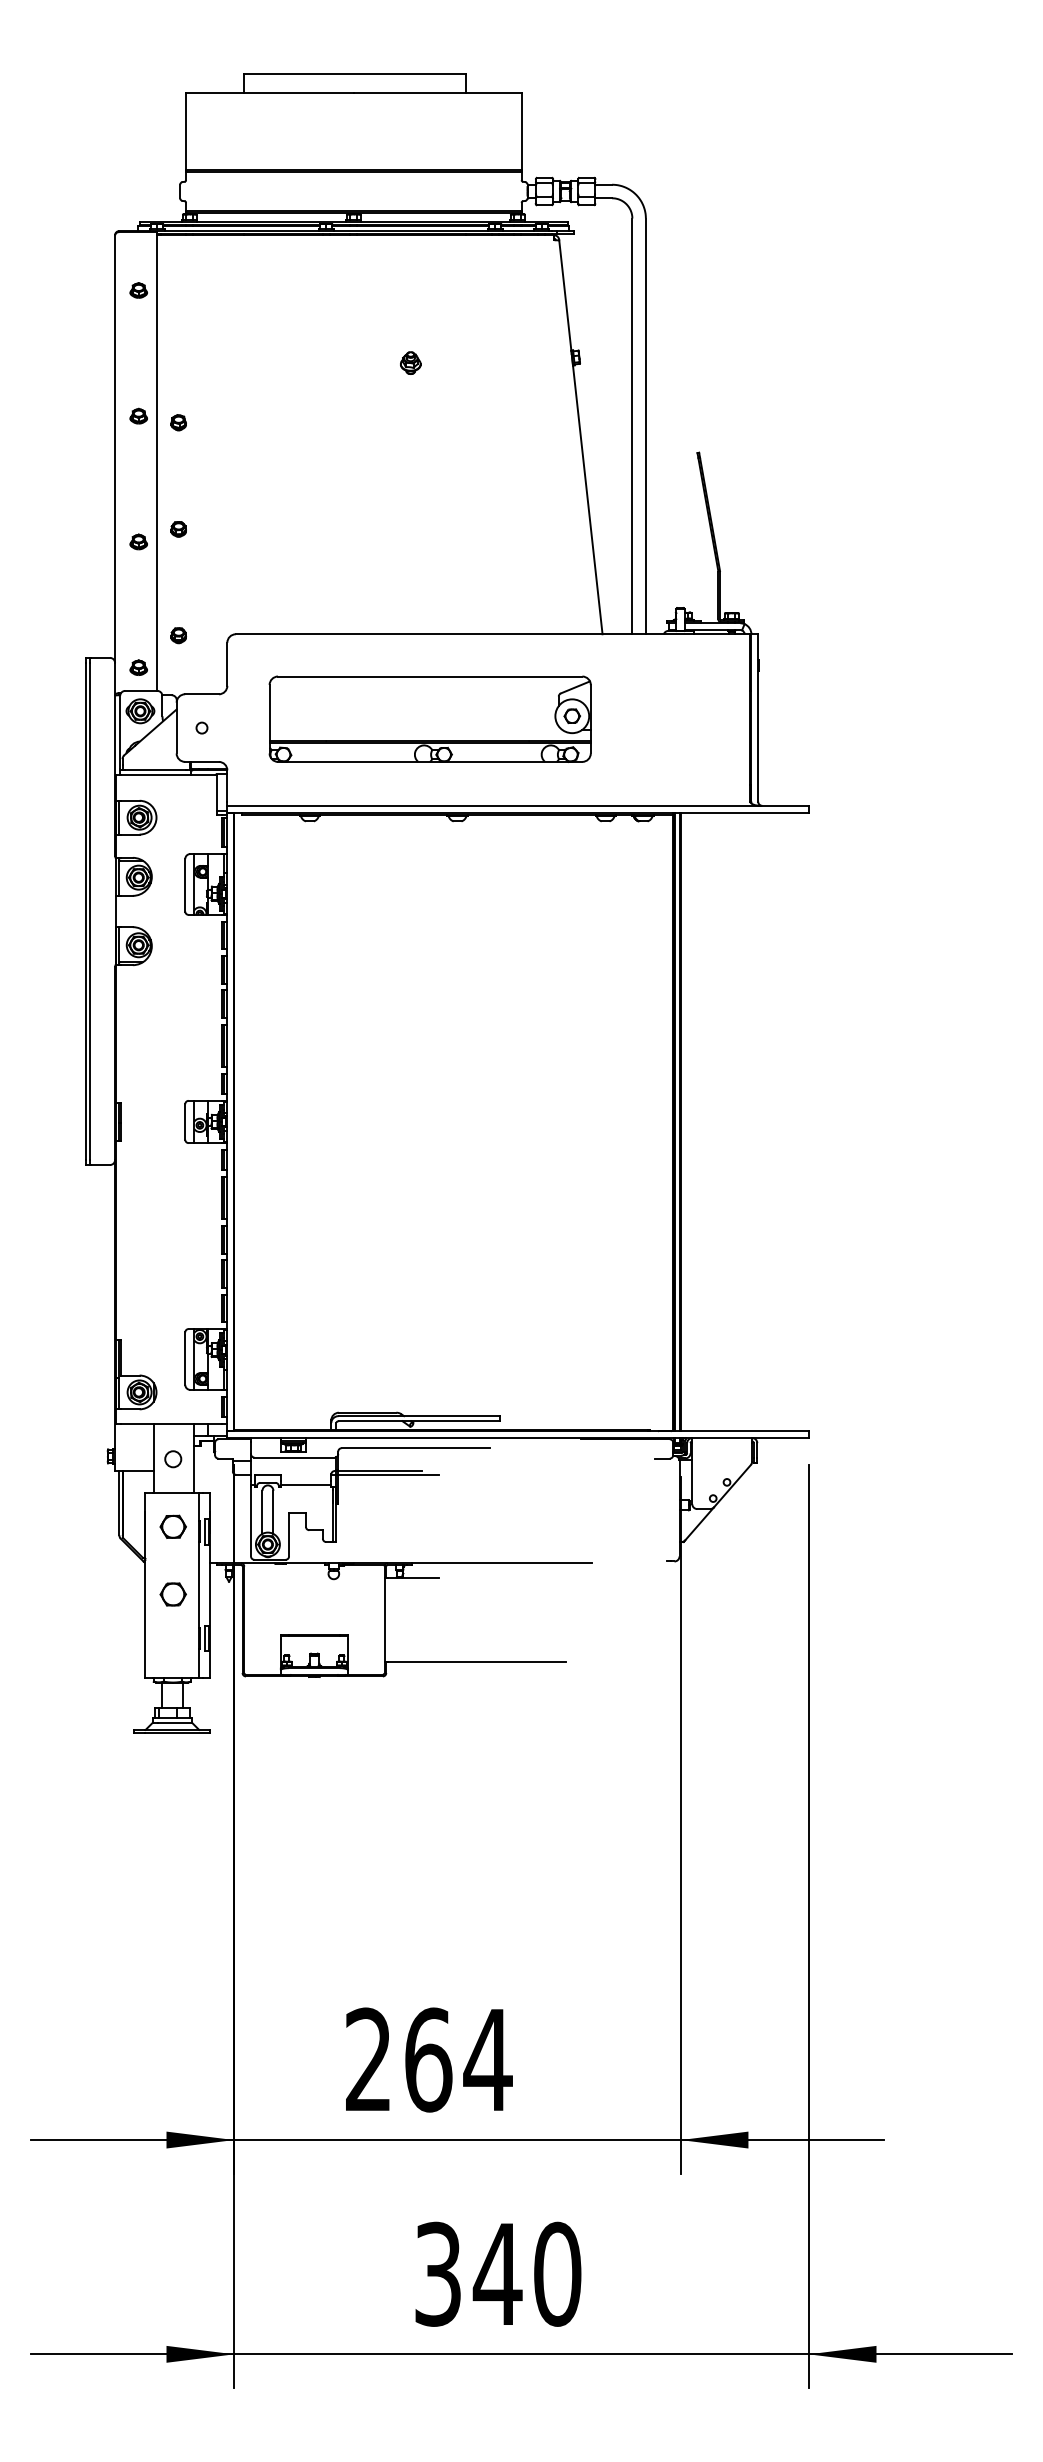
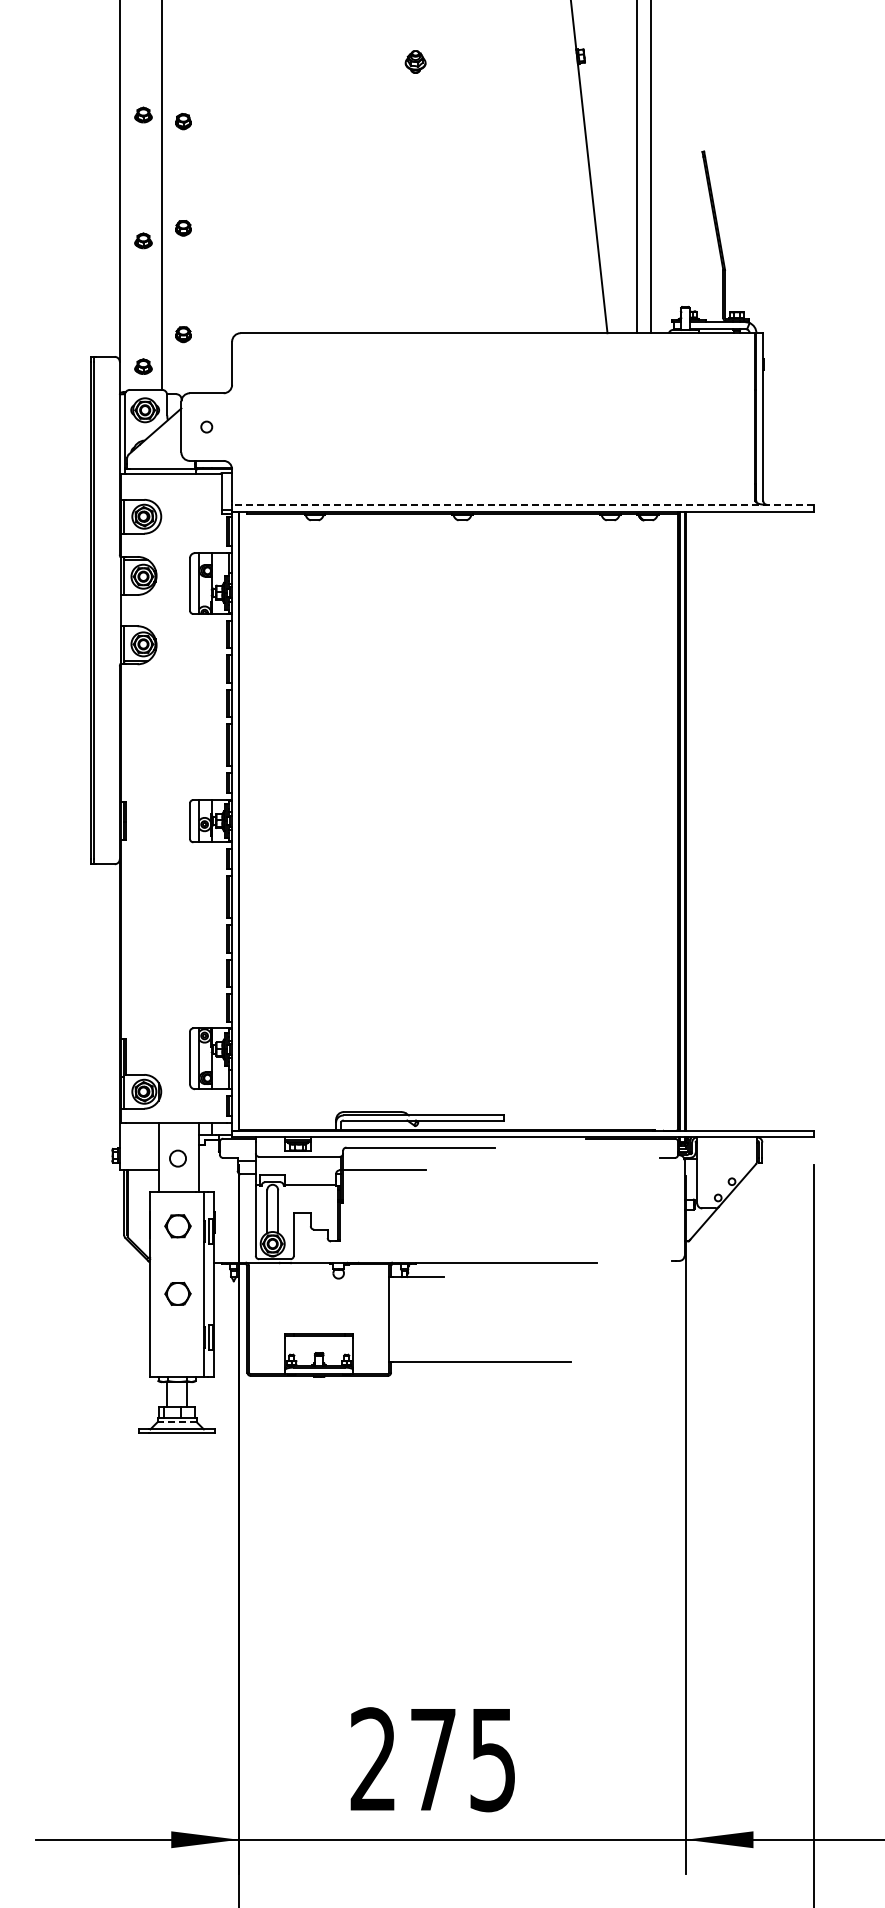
part: (429, 718) -> (434, 417), removed
line: (518, 805) -> (523, 504), solid -> dashed
line: (388, 1474) -> (393, 1173), removed
line: (175, 1722) -> (180, 1421), solid -> dashed
text: (458, 2059) -> (463, 1759), 264 -> 275

